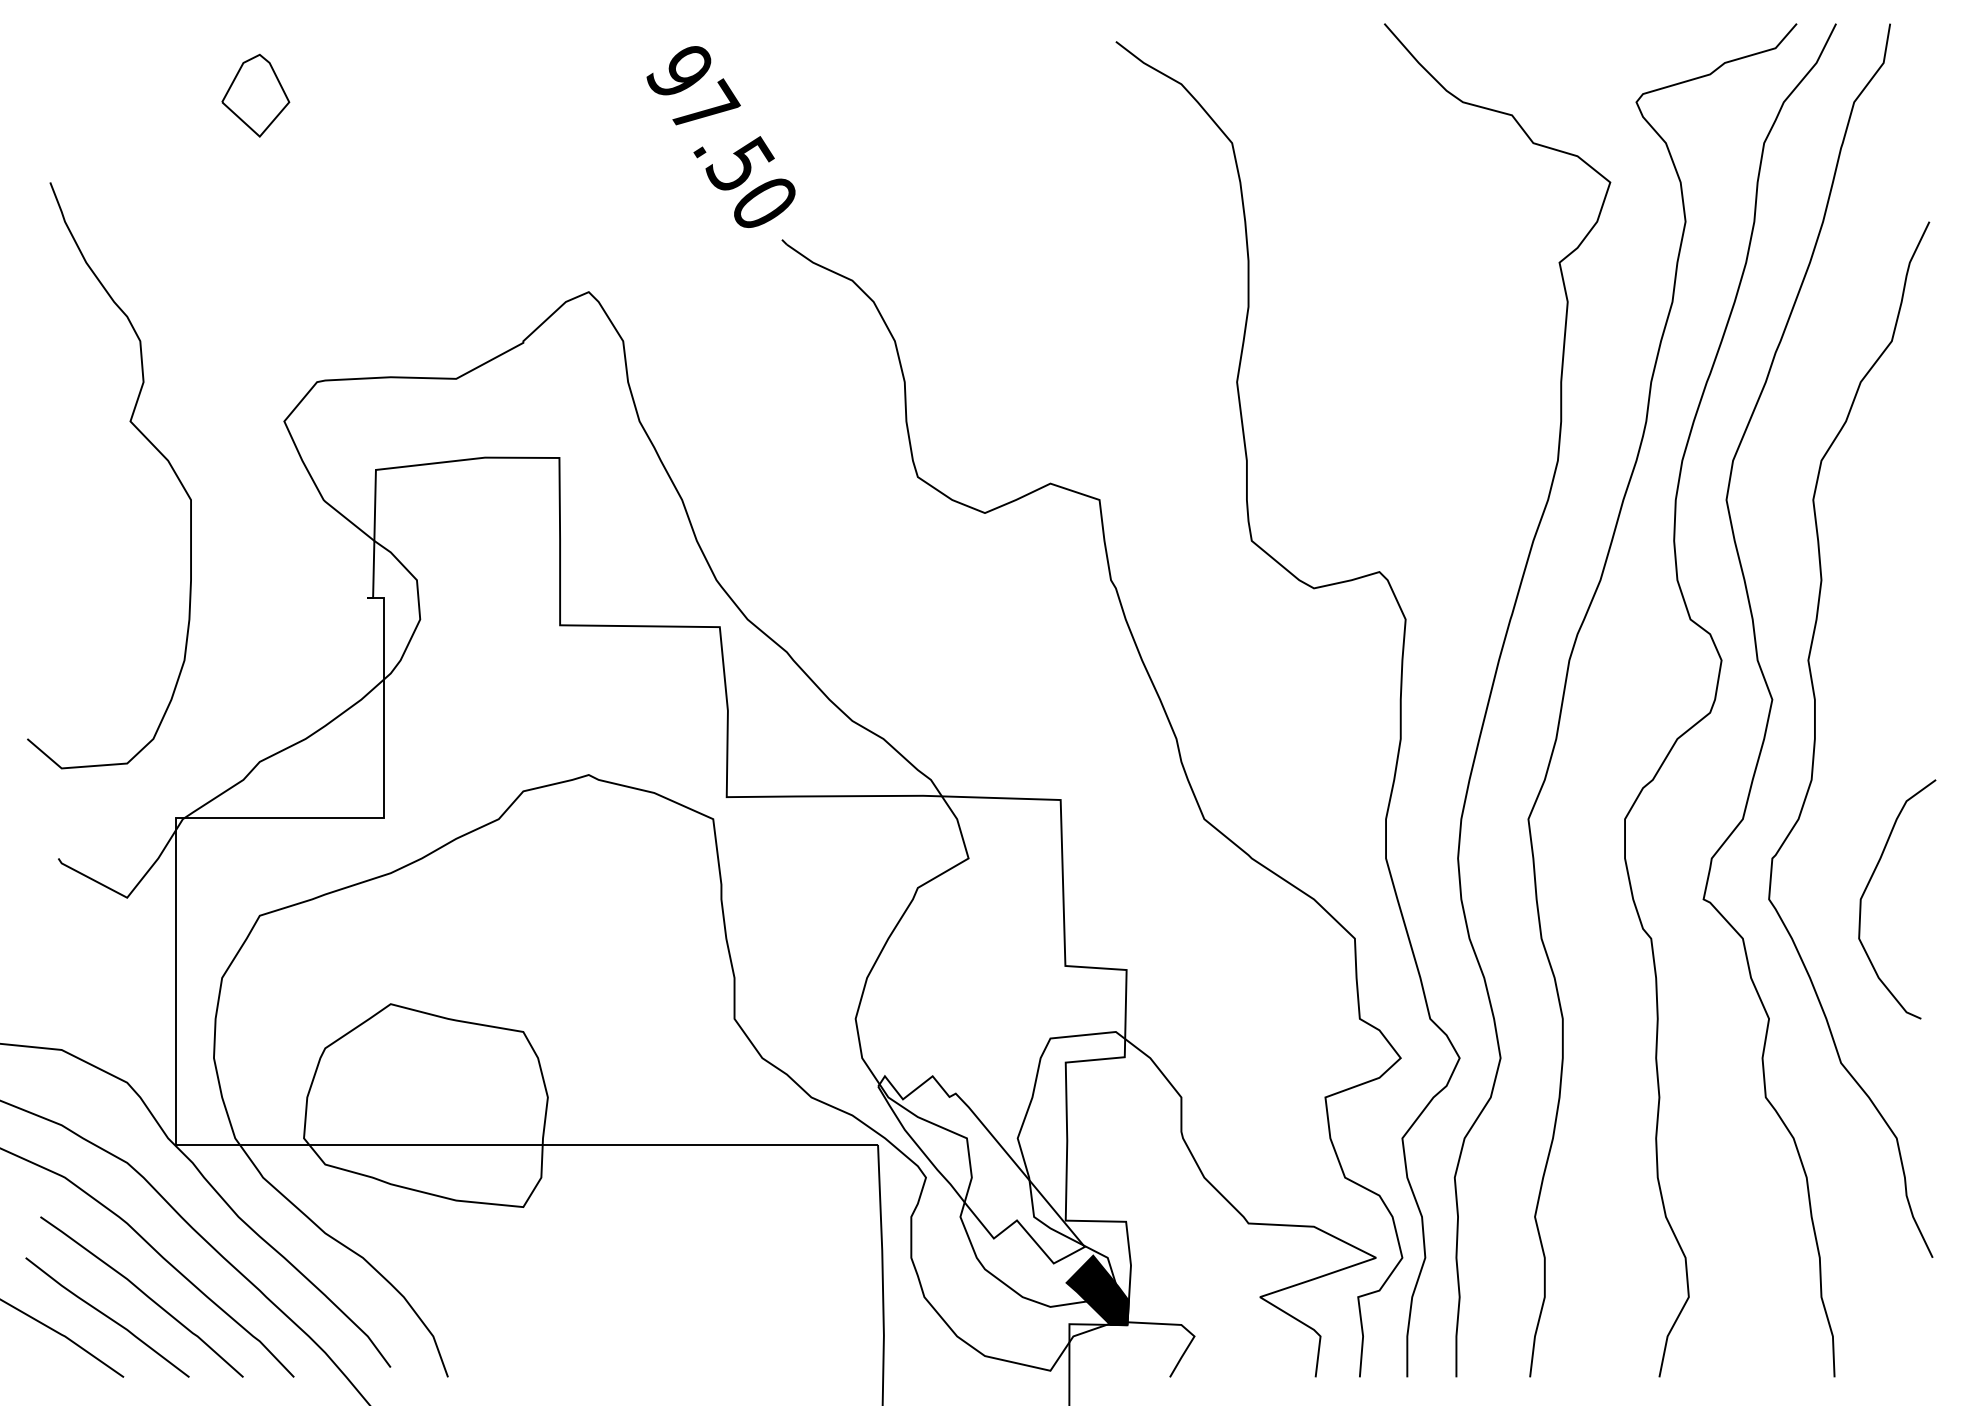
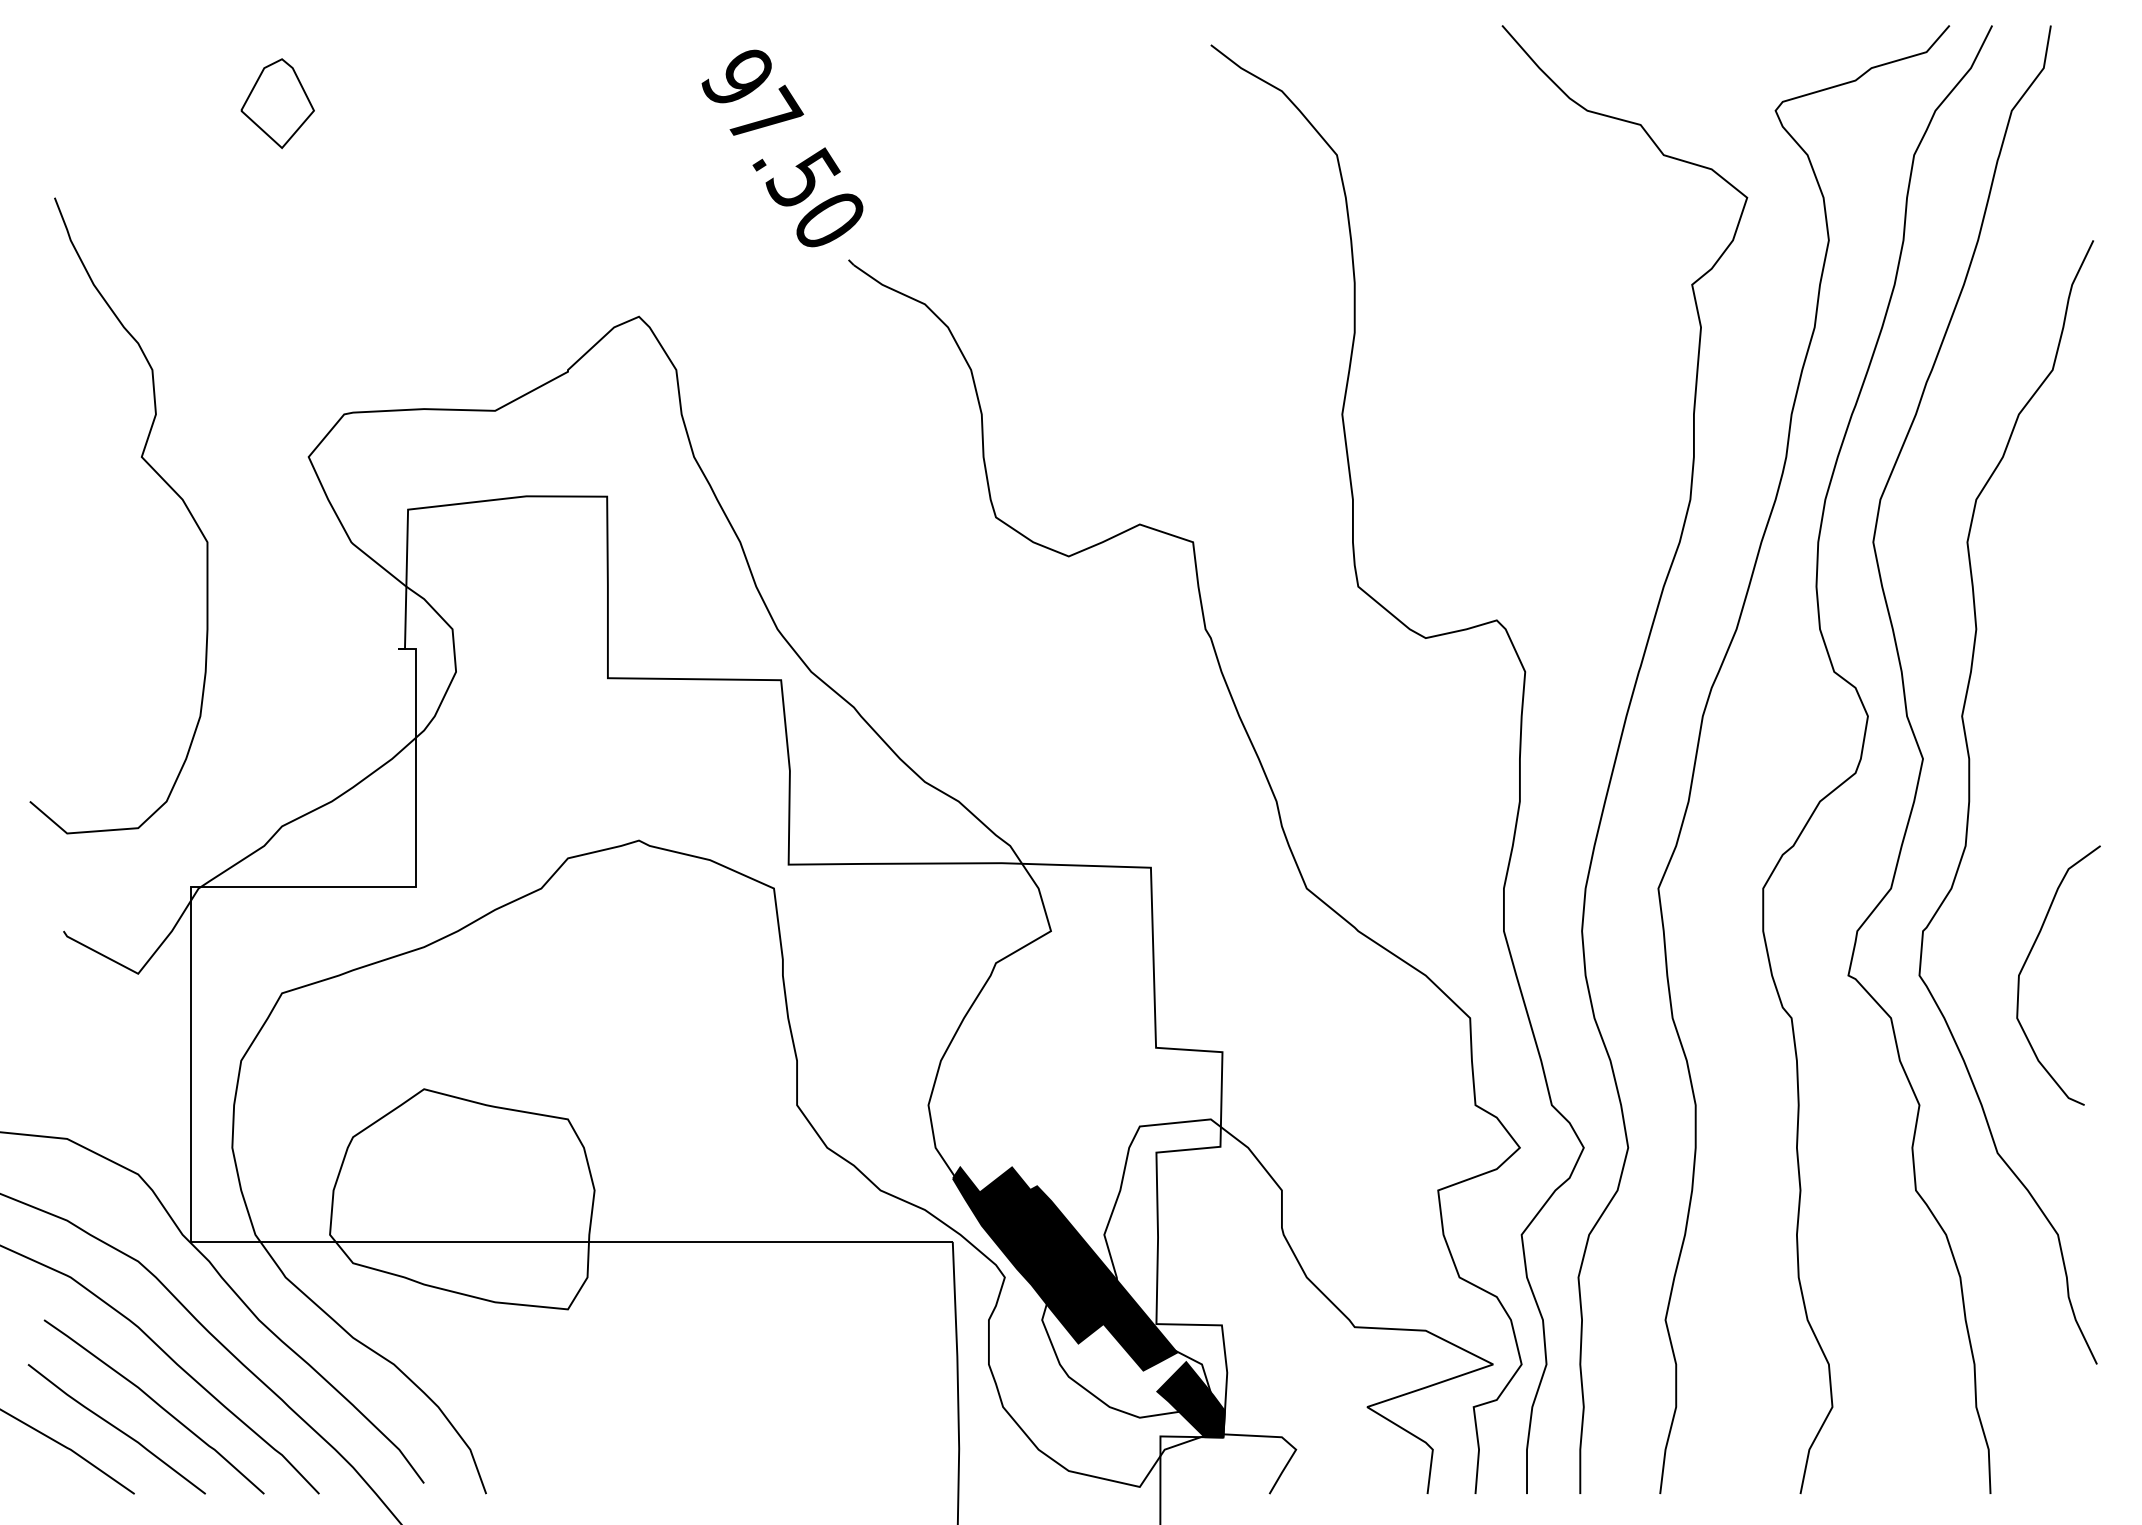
fill: (981, 1169) -> (1065, 1268), added

